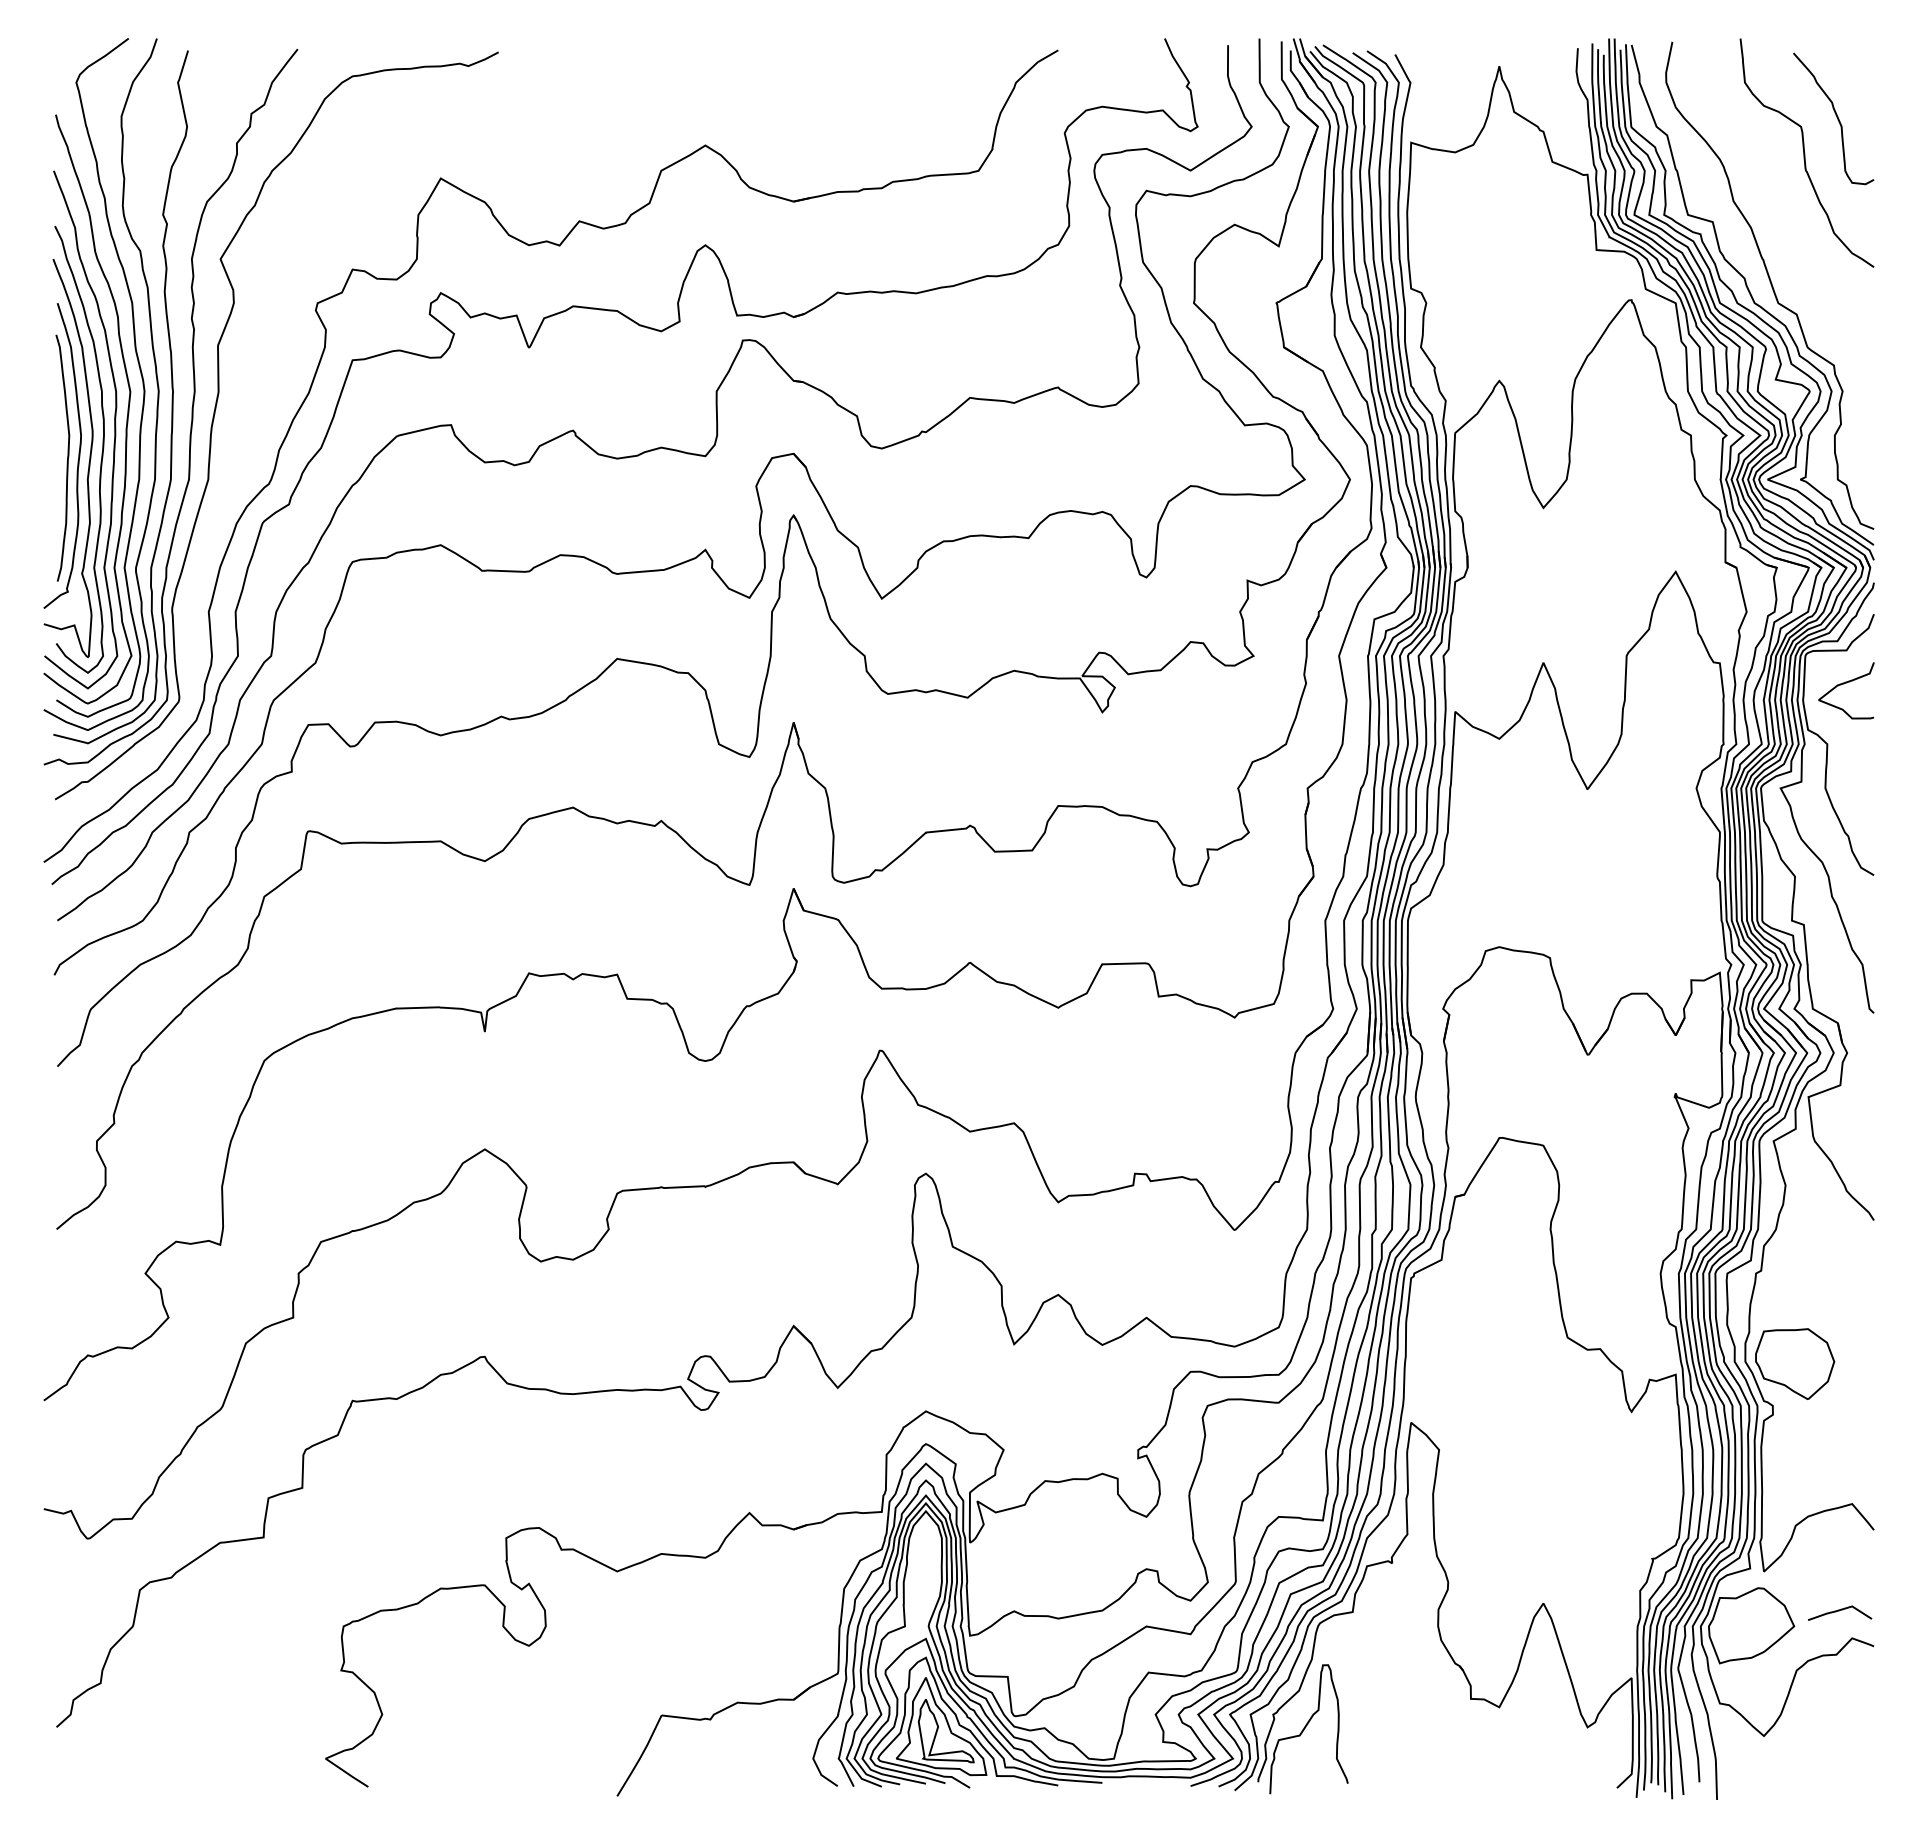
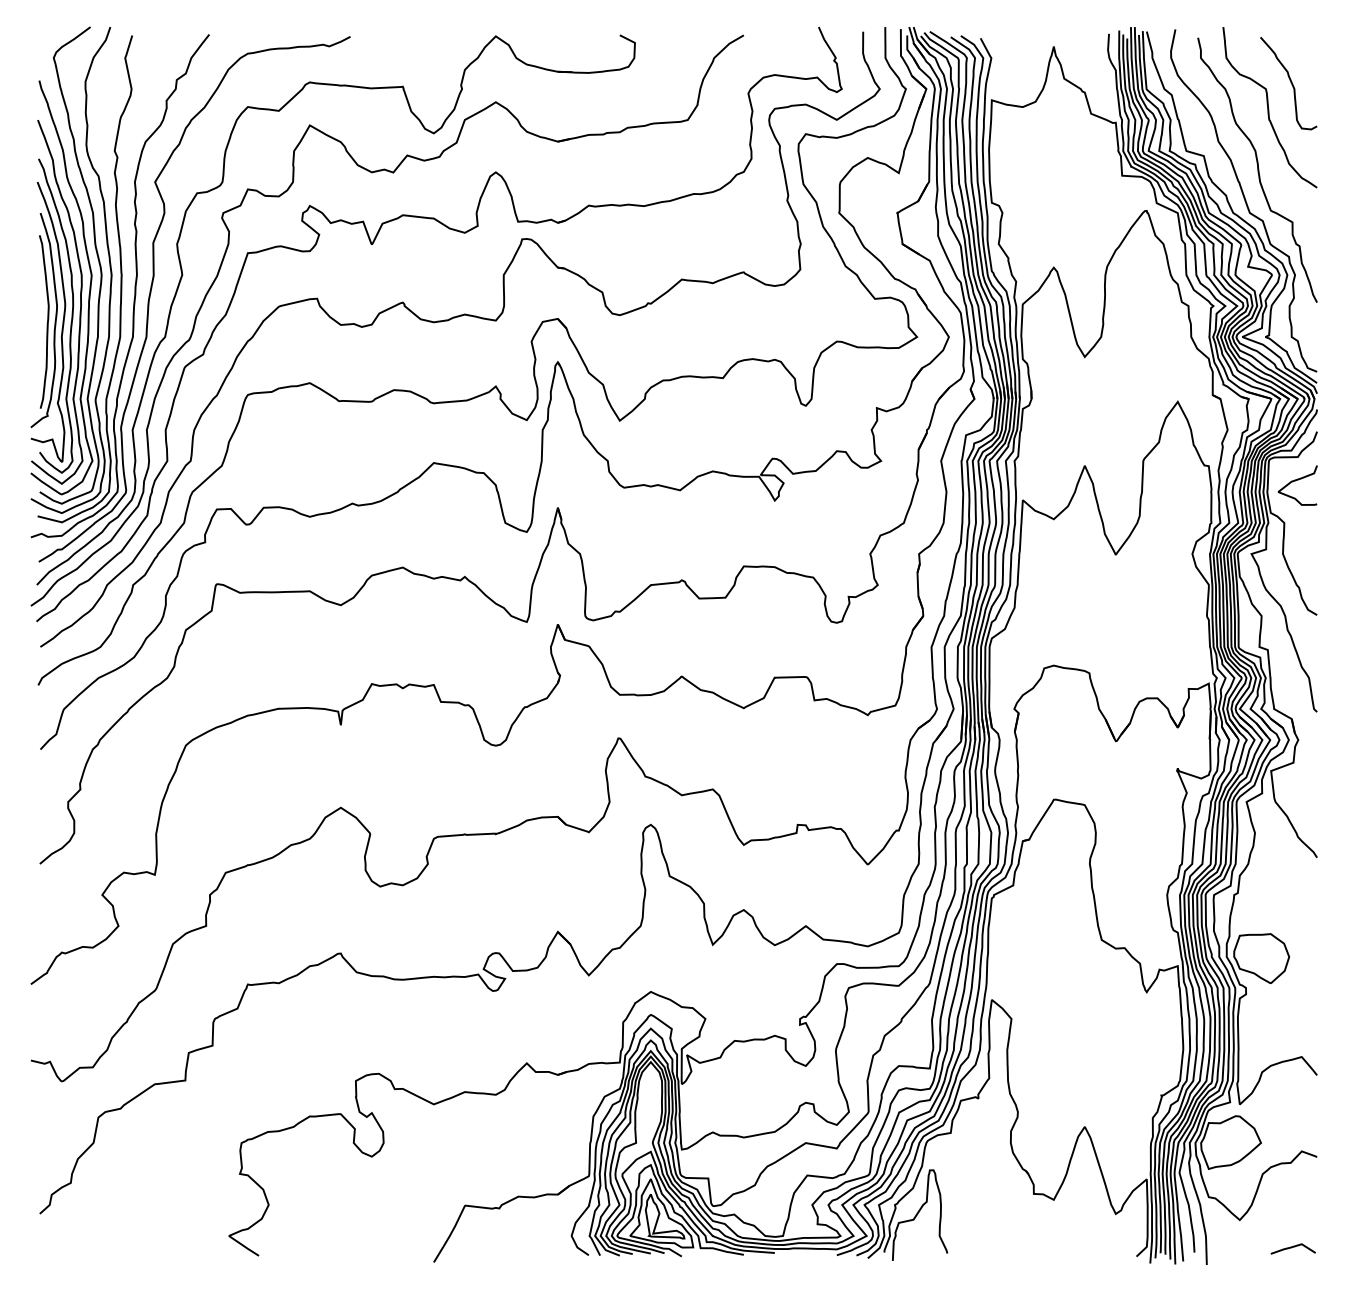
curve: (1789, 241) -> (1257, 169), added
part: (260, 391) -> (183, 275), added
line: (1839, 1611) -> (1292, 1247), moved

